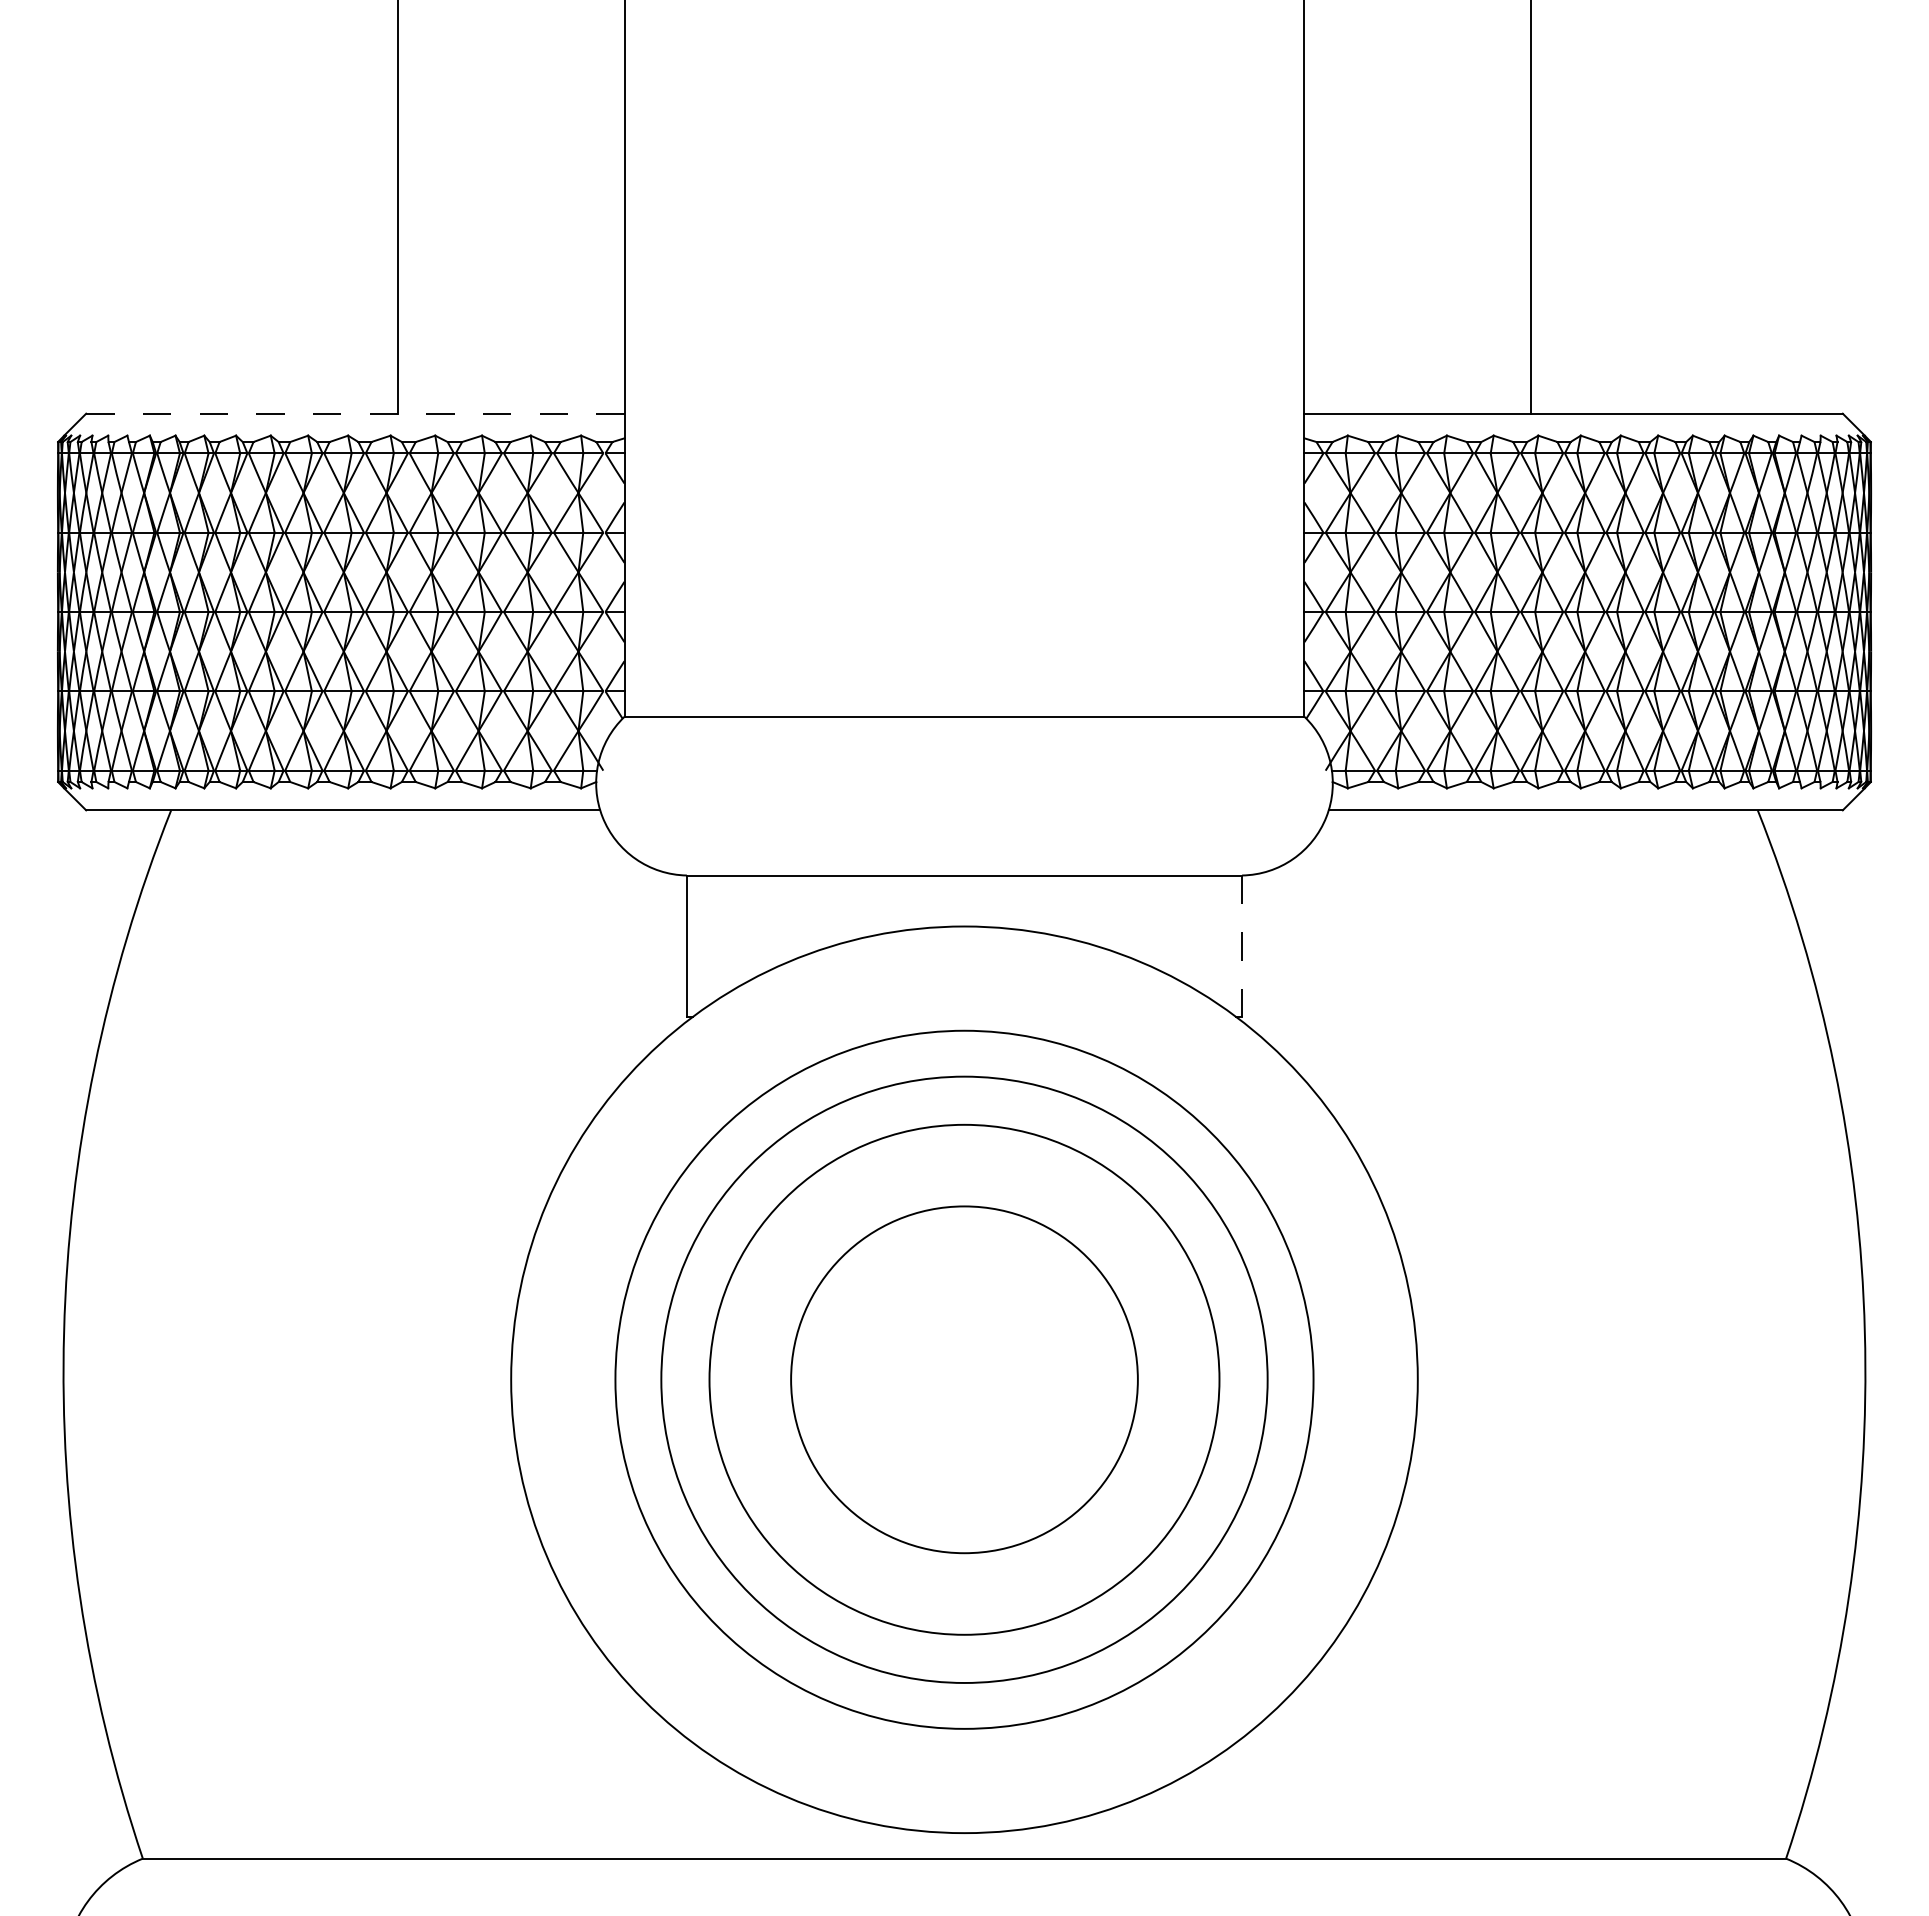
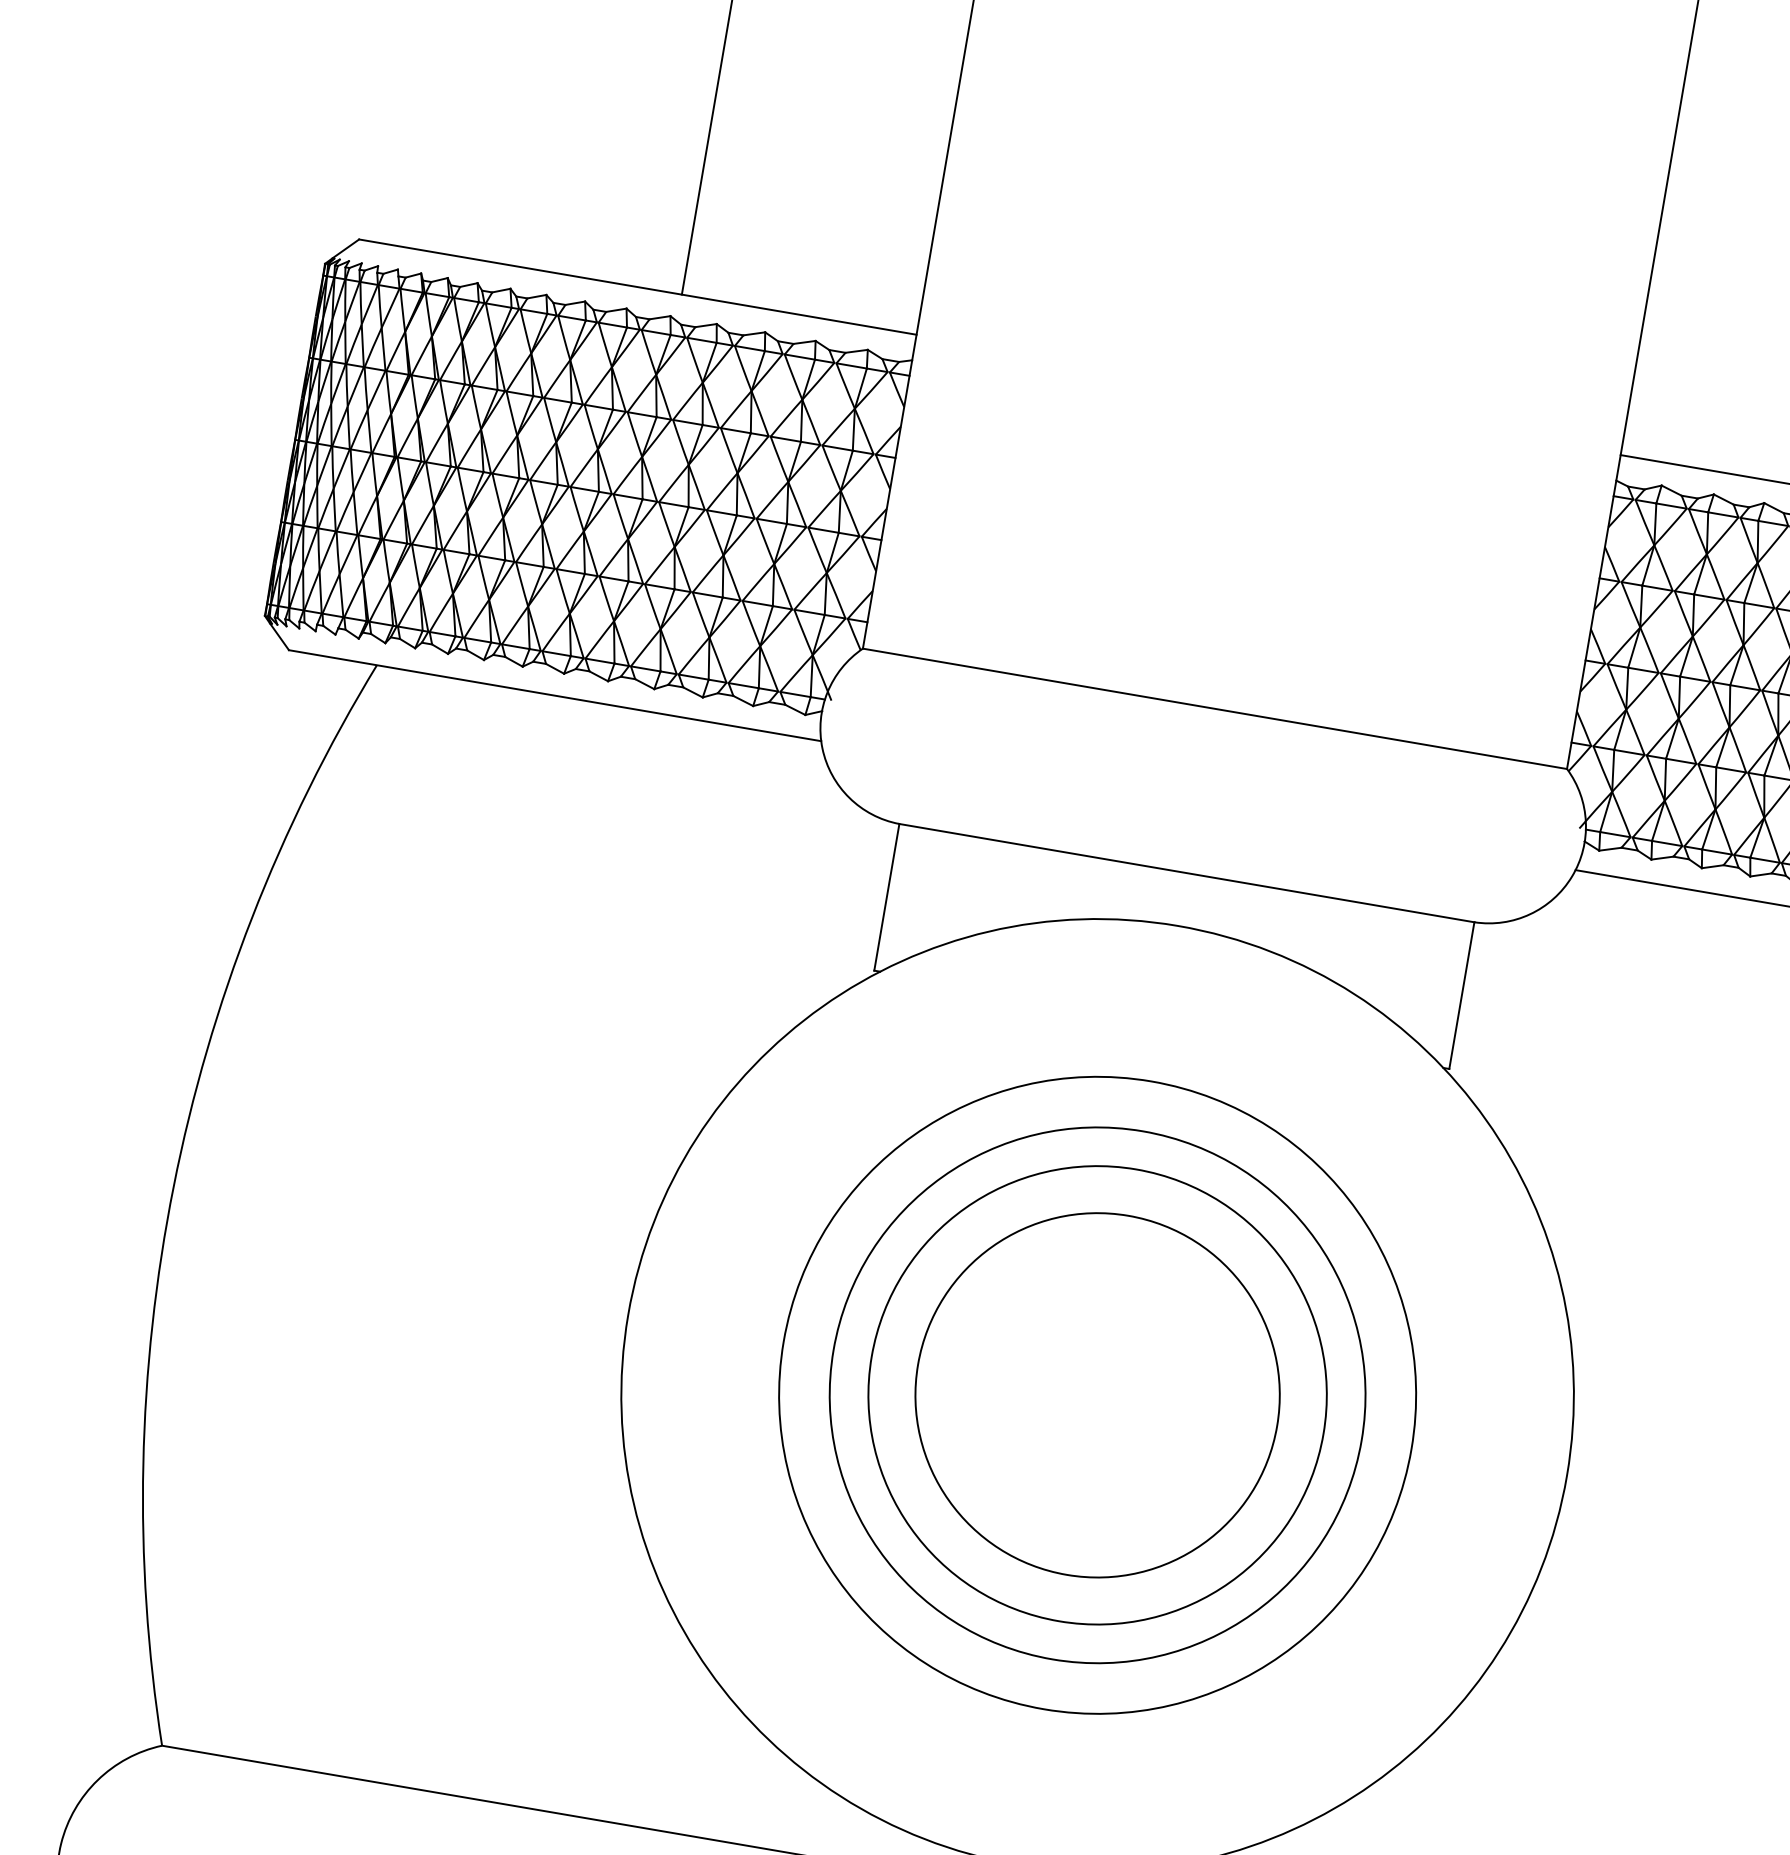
line: (355, 413) -> (638, 286), dashed -> solid
line: (1242, 946) -> (1462, 995), dashed -> solid
circle: (964, 1379) -> (1097, 1395), size x0.62

